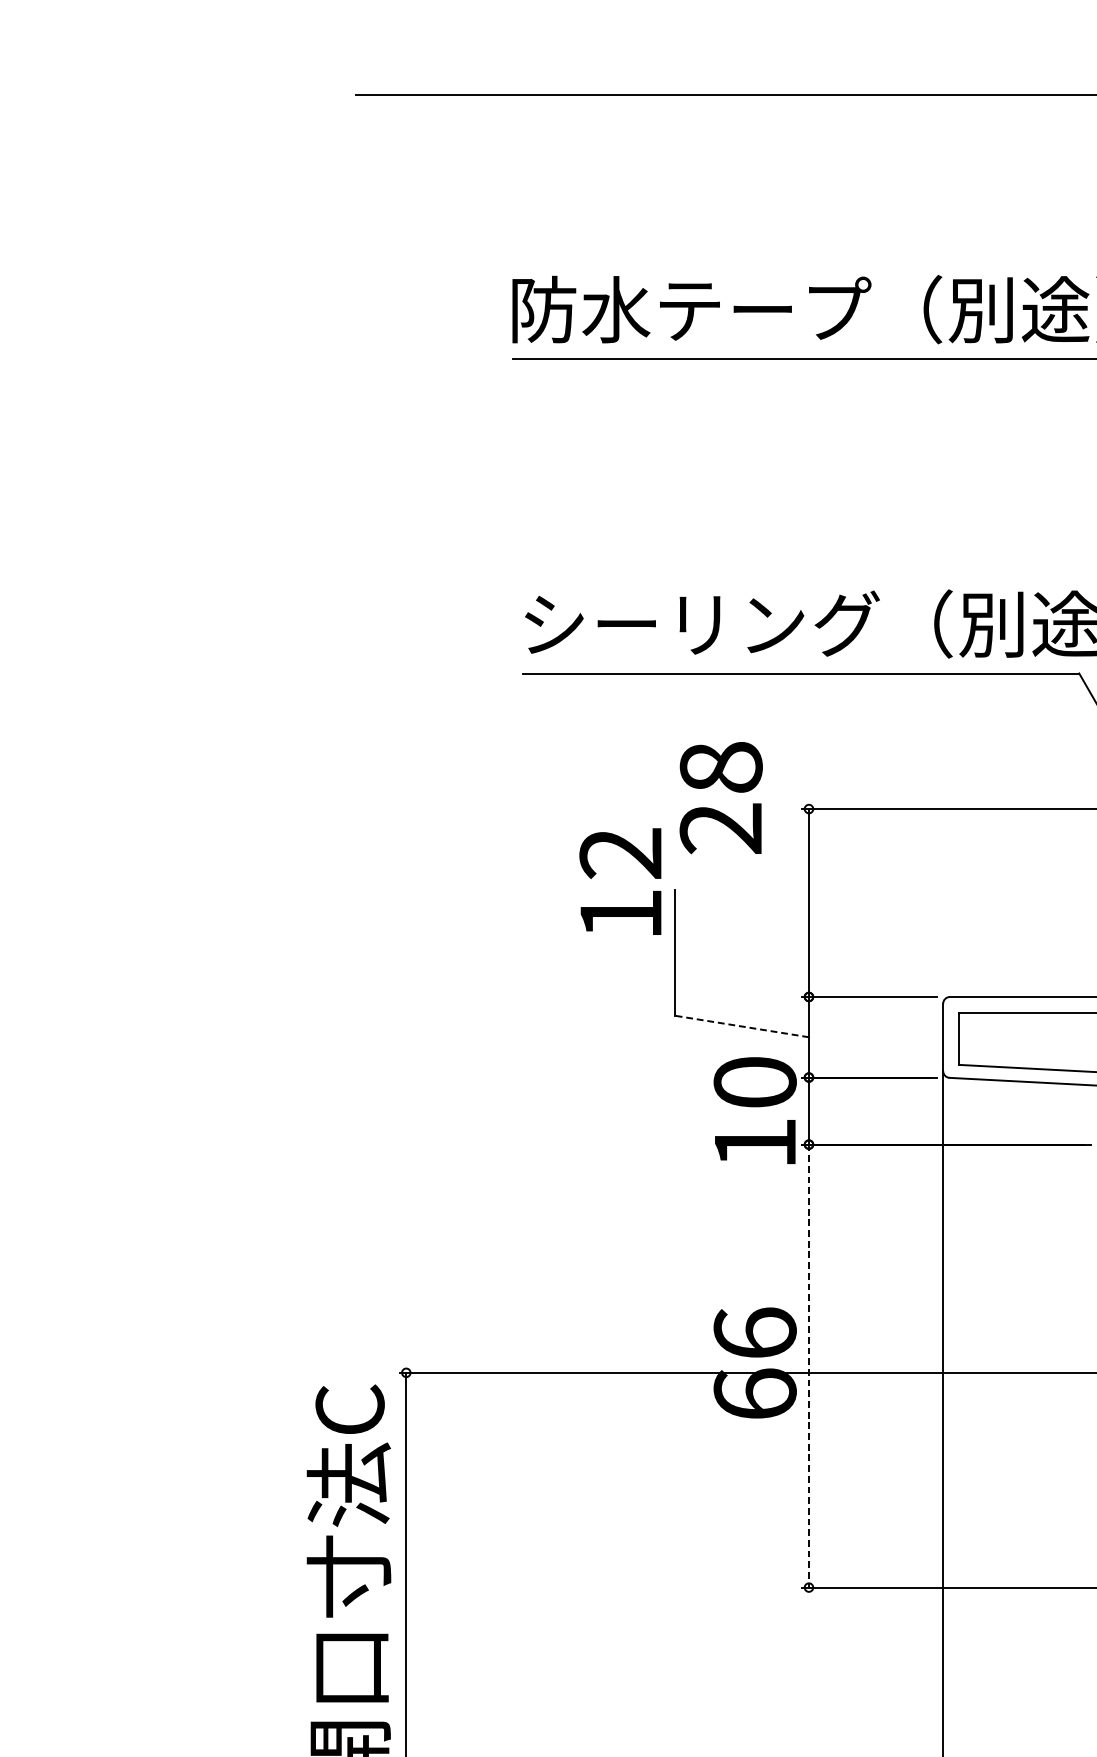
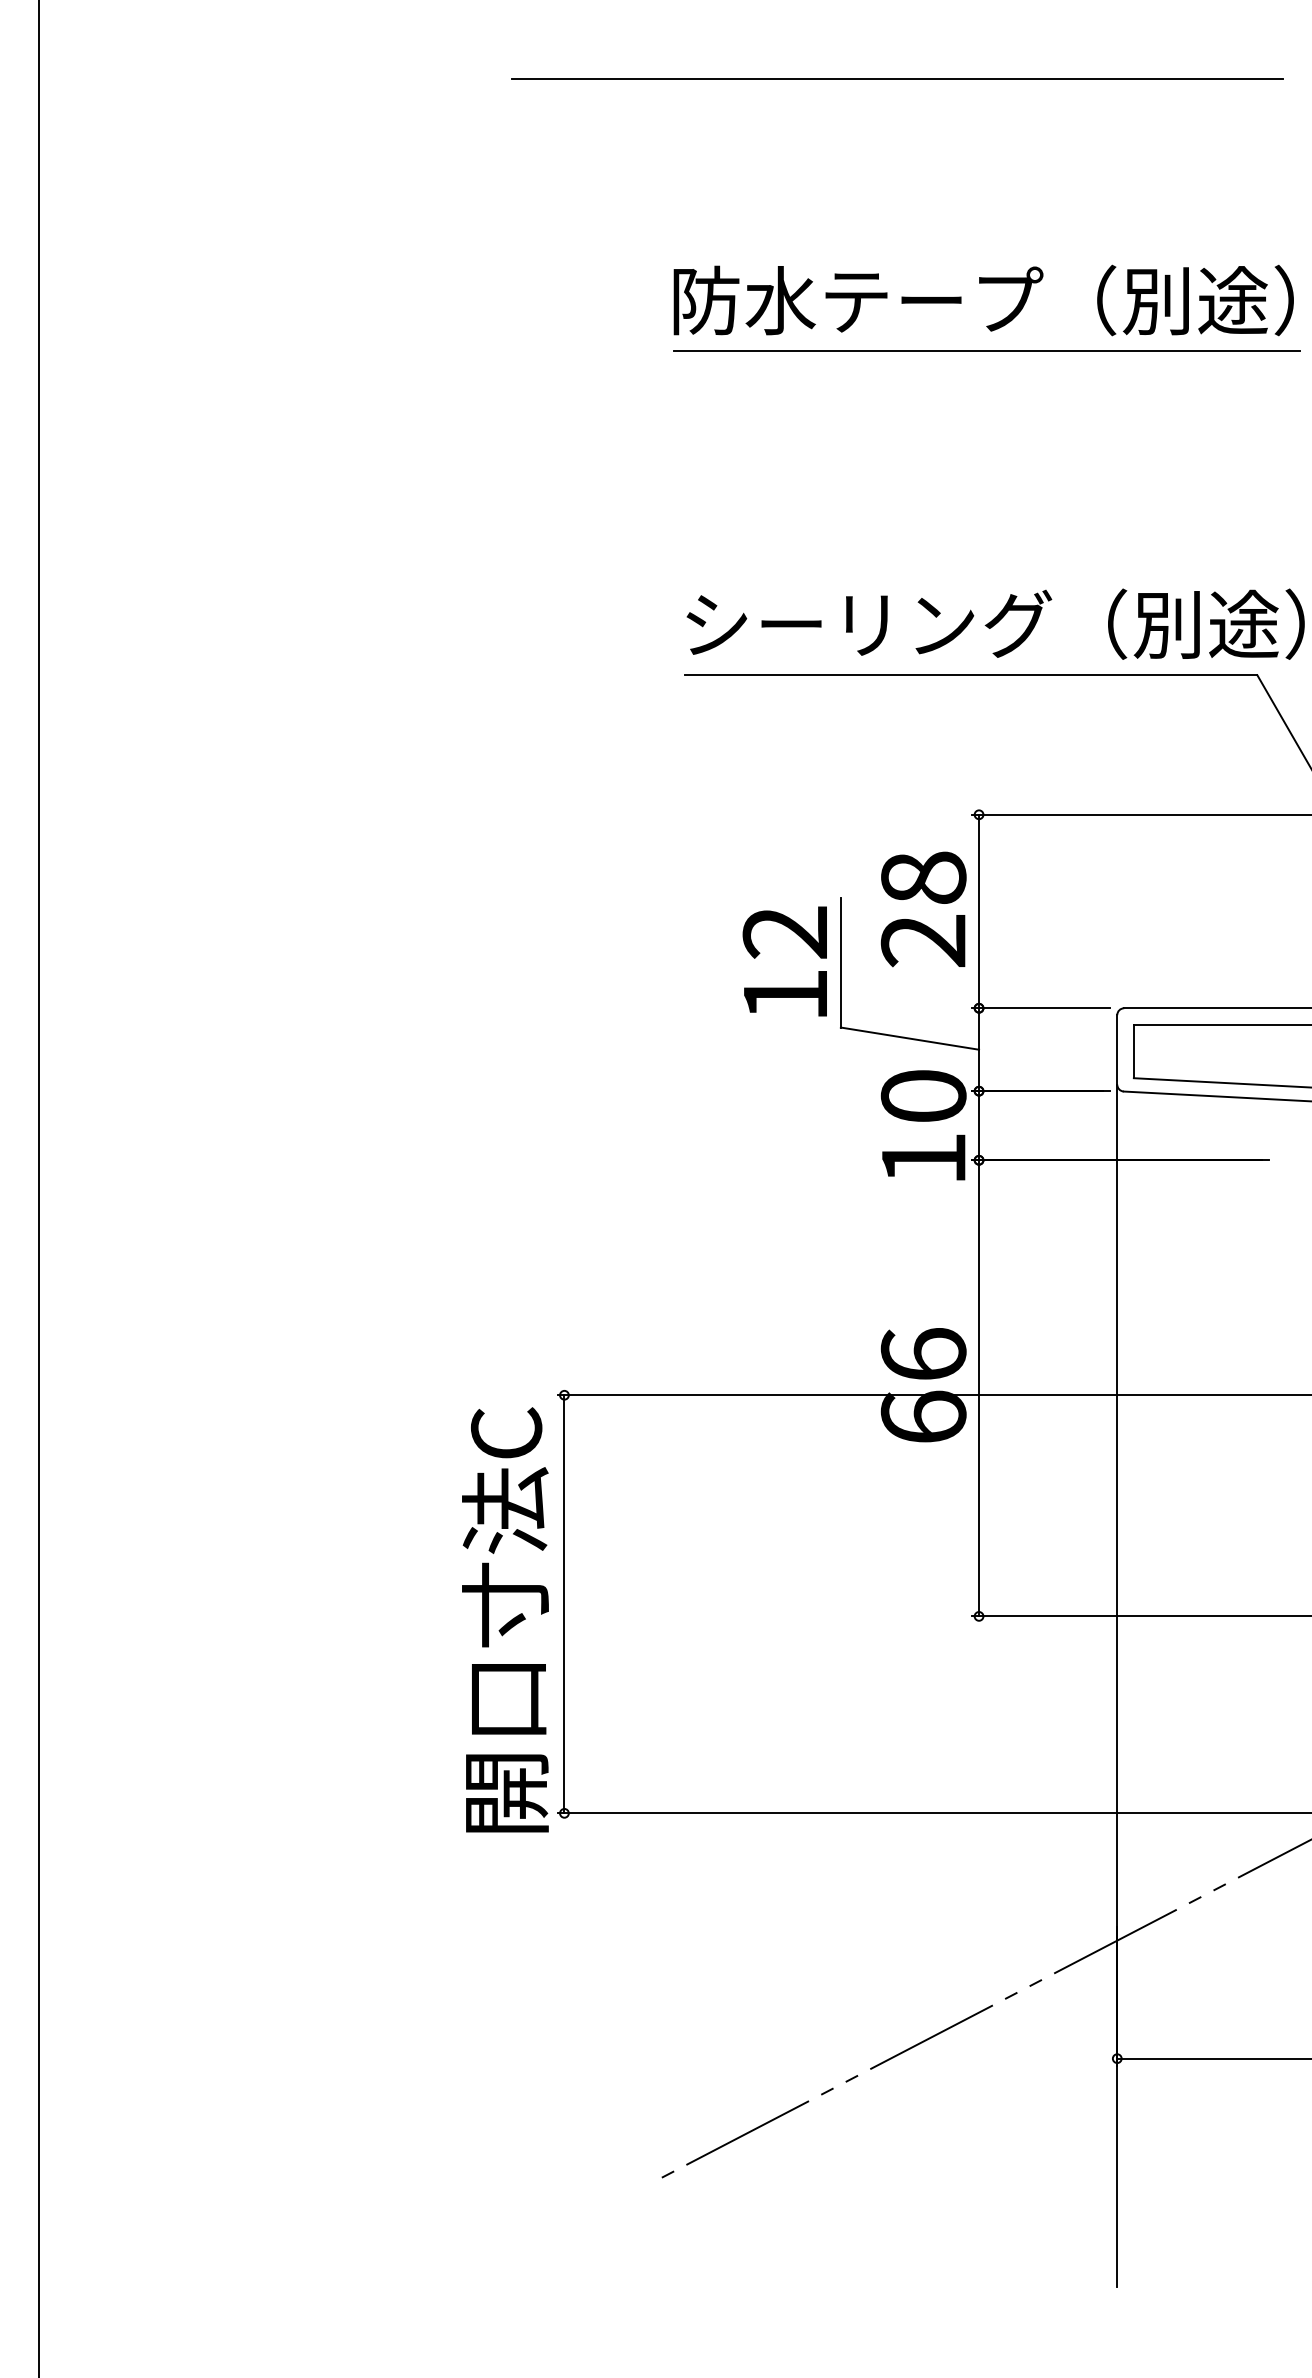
text: (721, 798) -> (923, 909), moved
text: (620, 881) -> (784, 961), moved
line: (741, 1026) -> (909, 1038), dashed -> solid
line: (809, 1366) -> (979, 1388), dashed -> solid

